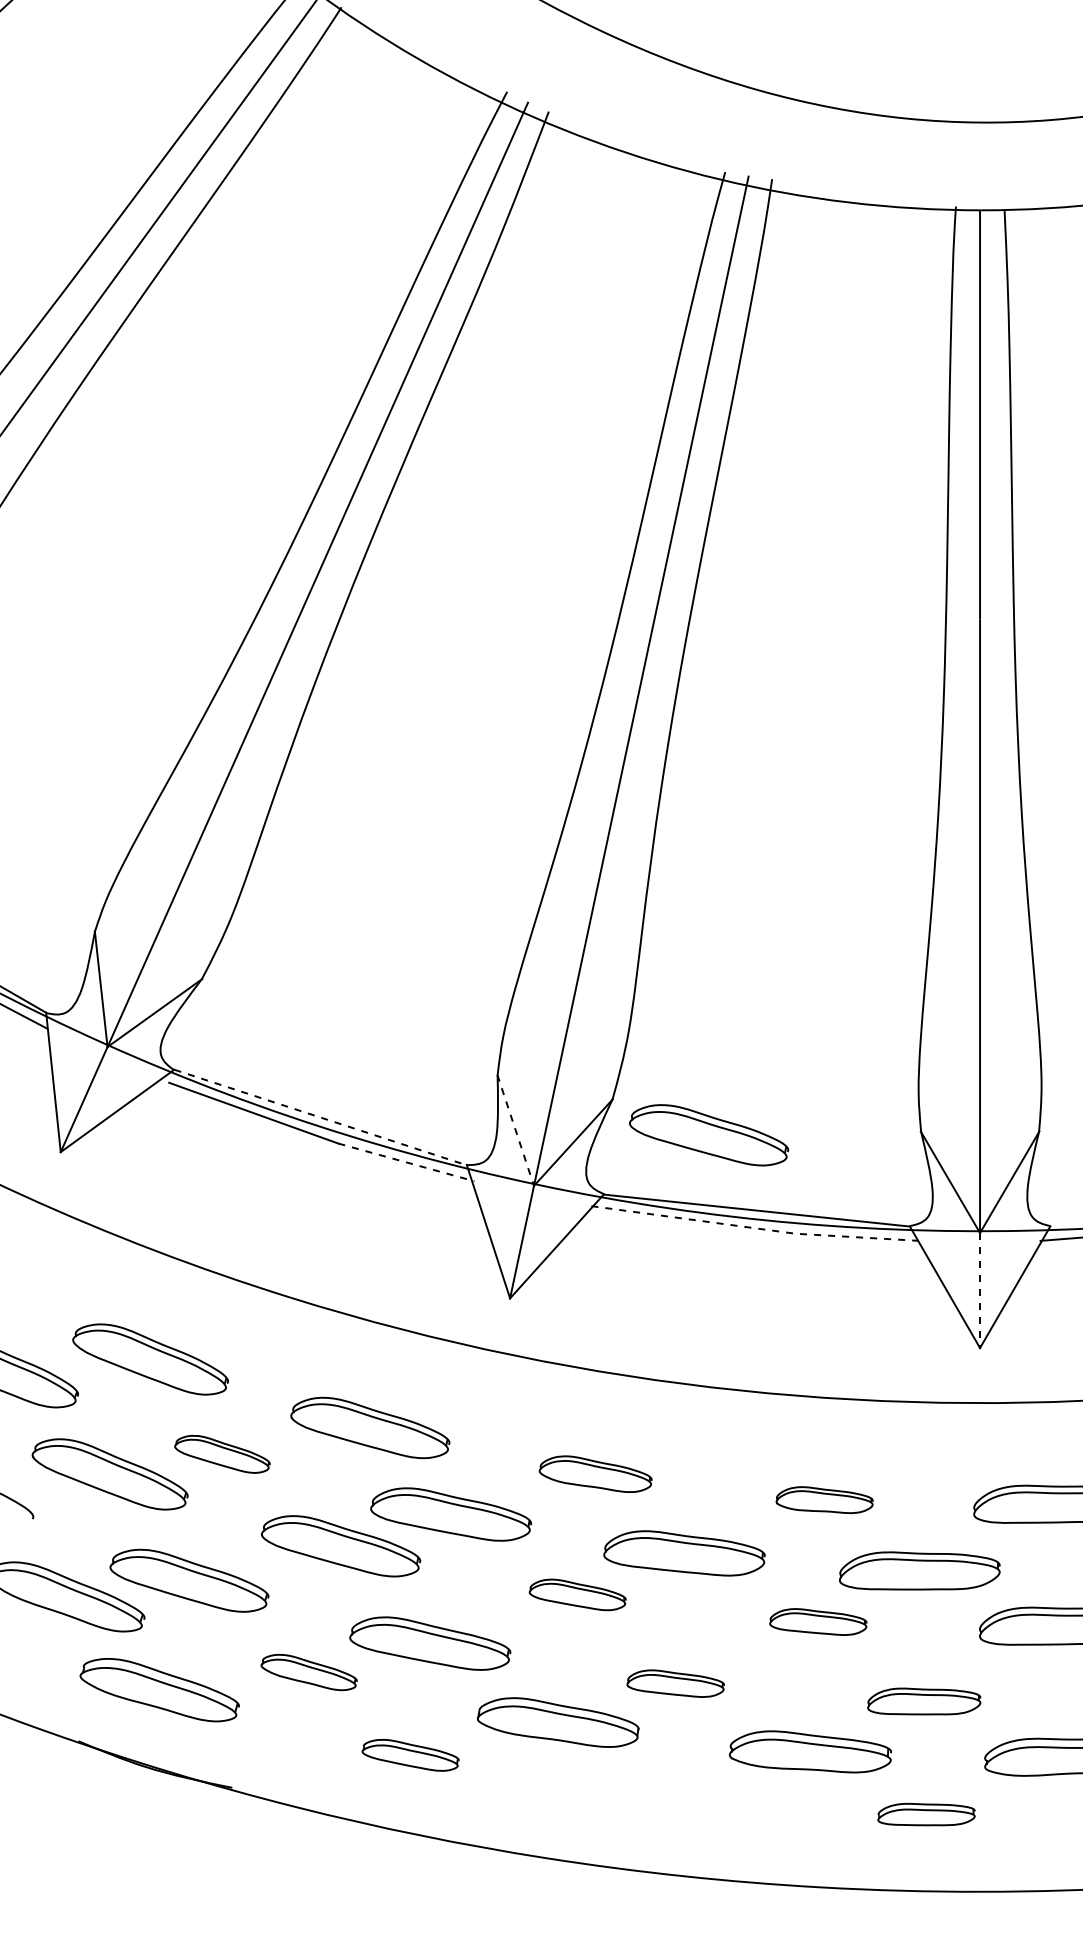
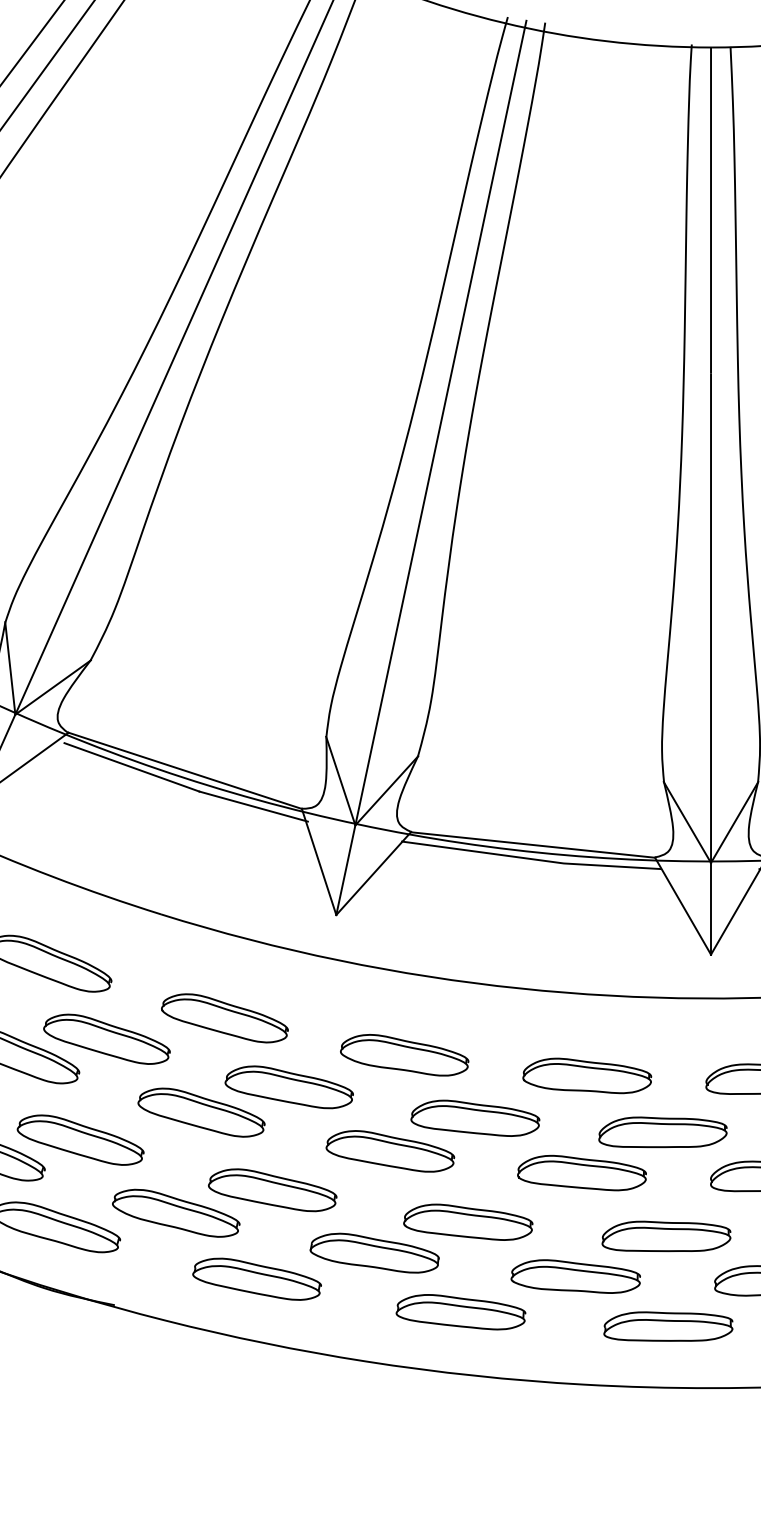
line: (320, 1117) -> (185, 770), dashed -> solid
line: (515, 1130) -> (340, 781), dashed -> solid
part: (709, 1135) -> (495, 785), removed
line: (406, 1162) -> (253, 806), dashed -> solid
line: (754, 1228) -> (531, 859), dashed -> solid
line: (980, 1290) -> (711, 908), dashed -> solid
part: (222, 1454) -> (107, 1039), size x1.67
part: (595, 1473) -> (404, 1054), size x1.43
part: (824, 1499) -> (586, 1075), size x1.67
part: (577, 1594) -> (390, 1151), size x1.67
part: (818, 1621) -> (582, 1172), size x1.67
part: (308, 1672) -> (175, 1213), size x1.67
part: (675, 1683) -> (468, 1222), size x1.67
part: (924, 1701) -> (666, 1236), size x1.43
part: (410, 1755) -> (256, 1279), size x1.67
part: (666, 1796) -> (461, 1312), added
part: (926, 1814) -> (668, 1326), size x1.67

